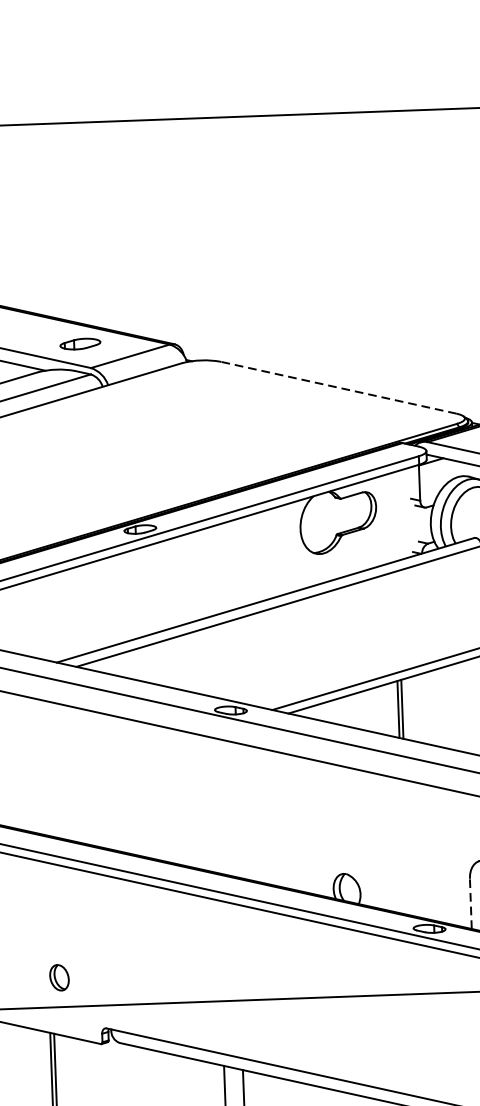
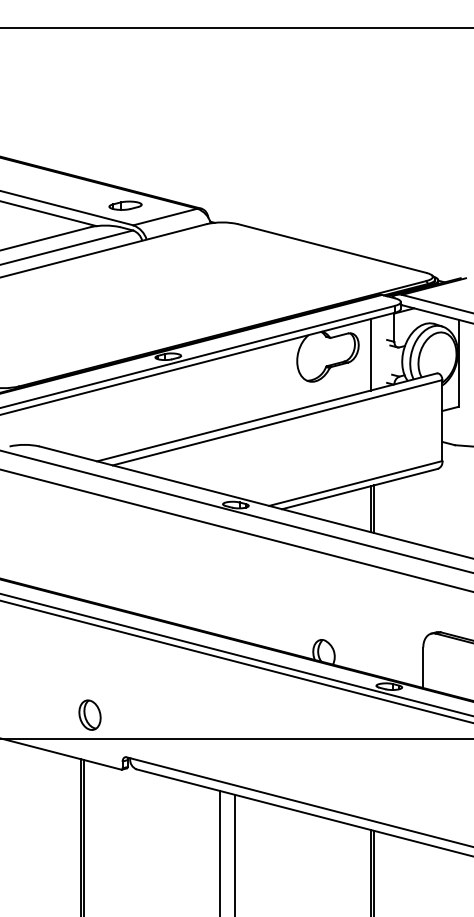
line: (337, 387) -> (331, 248), dashed -> solid
line: (391, 517) -> (370, 354), added
line: (471, 903) -> (423, 667), dashed -> solid
part: (58, 977) -> (89, 714), size x1.43

